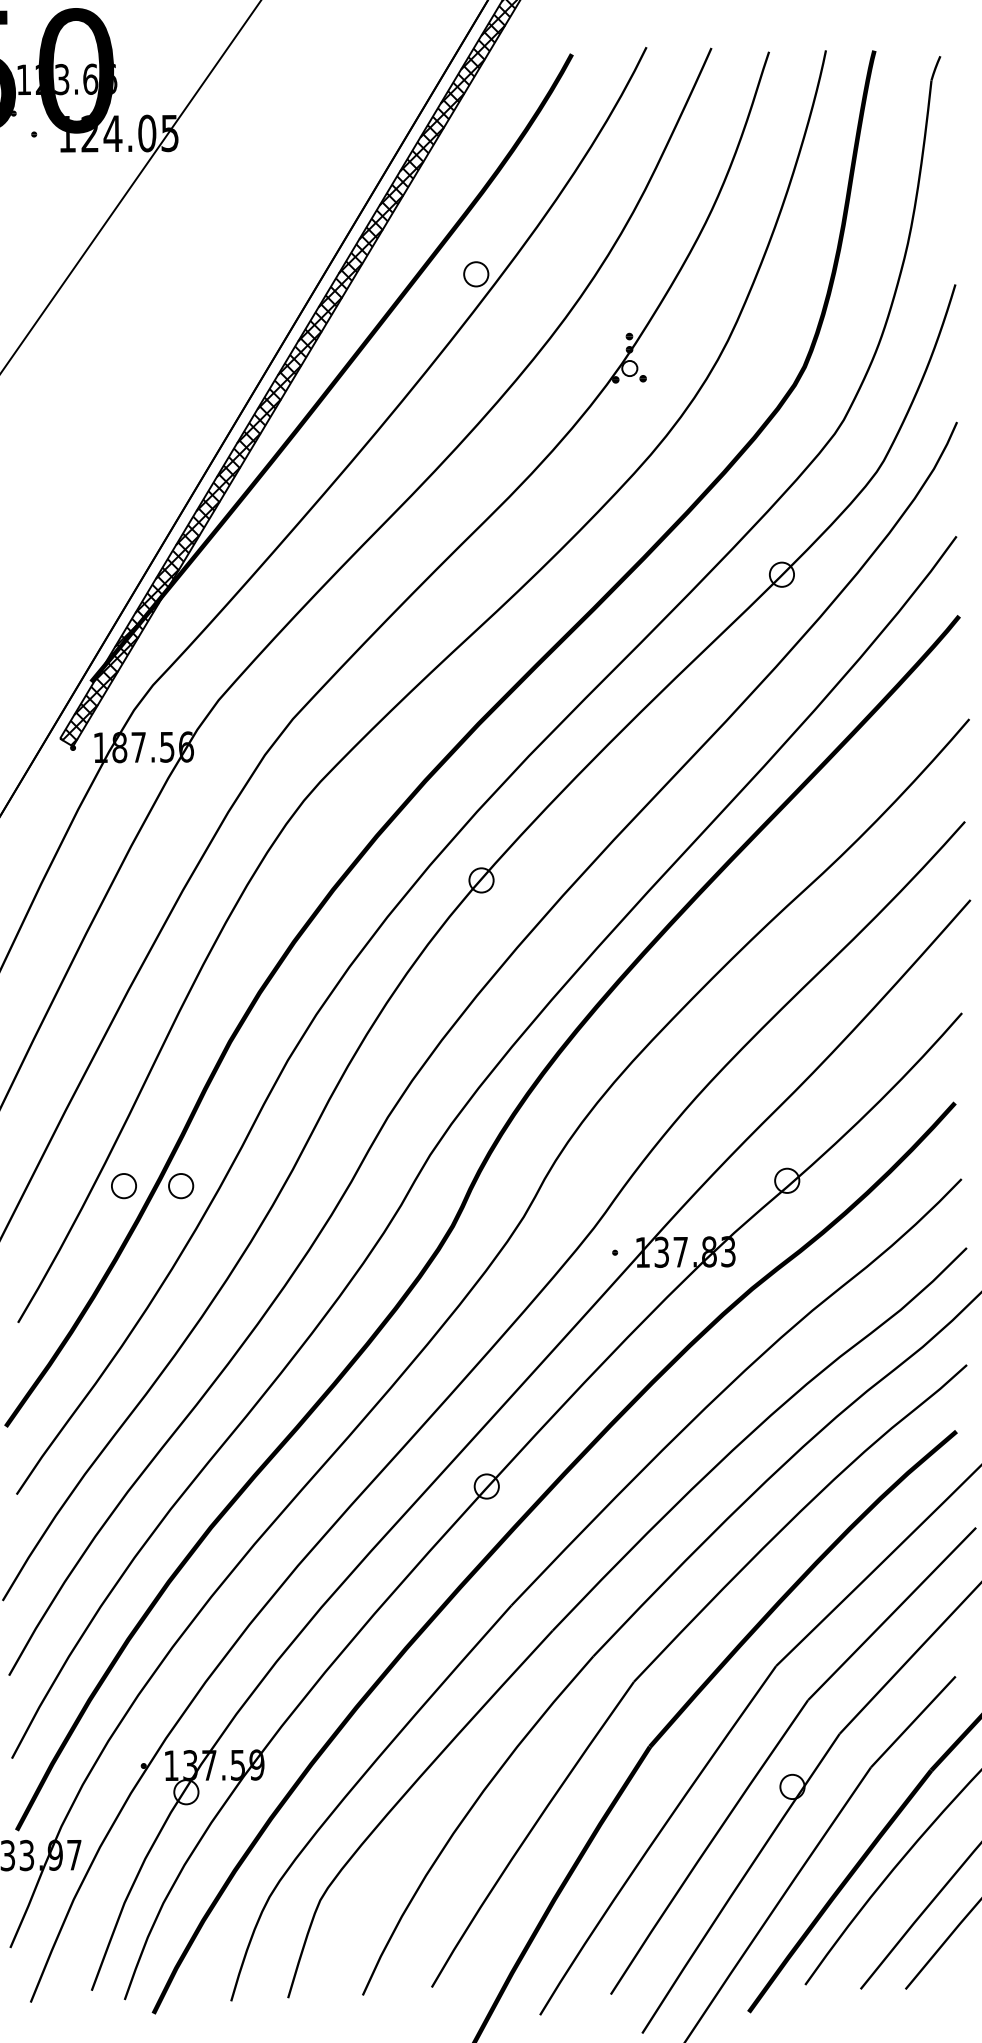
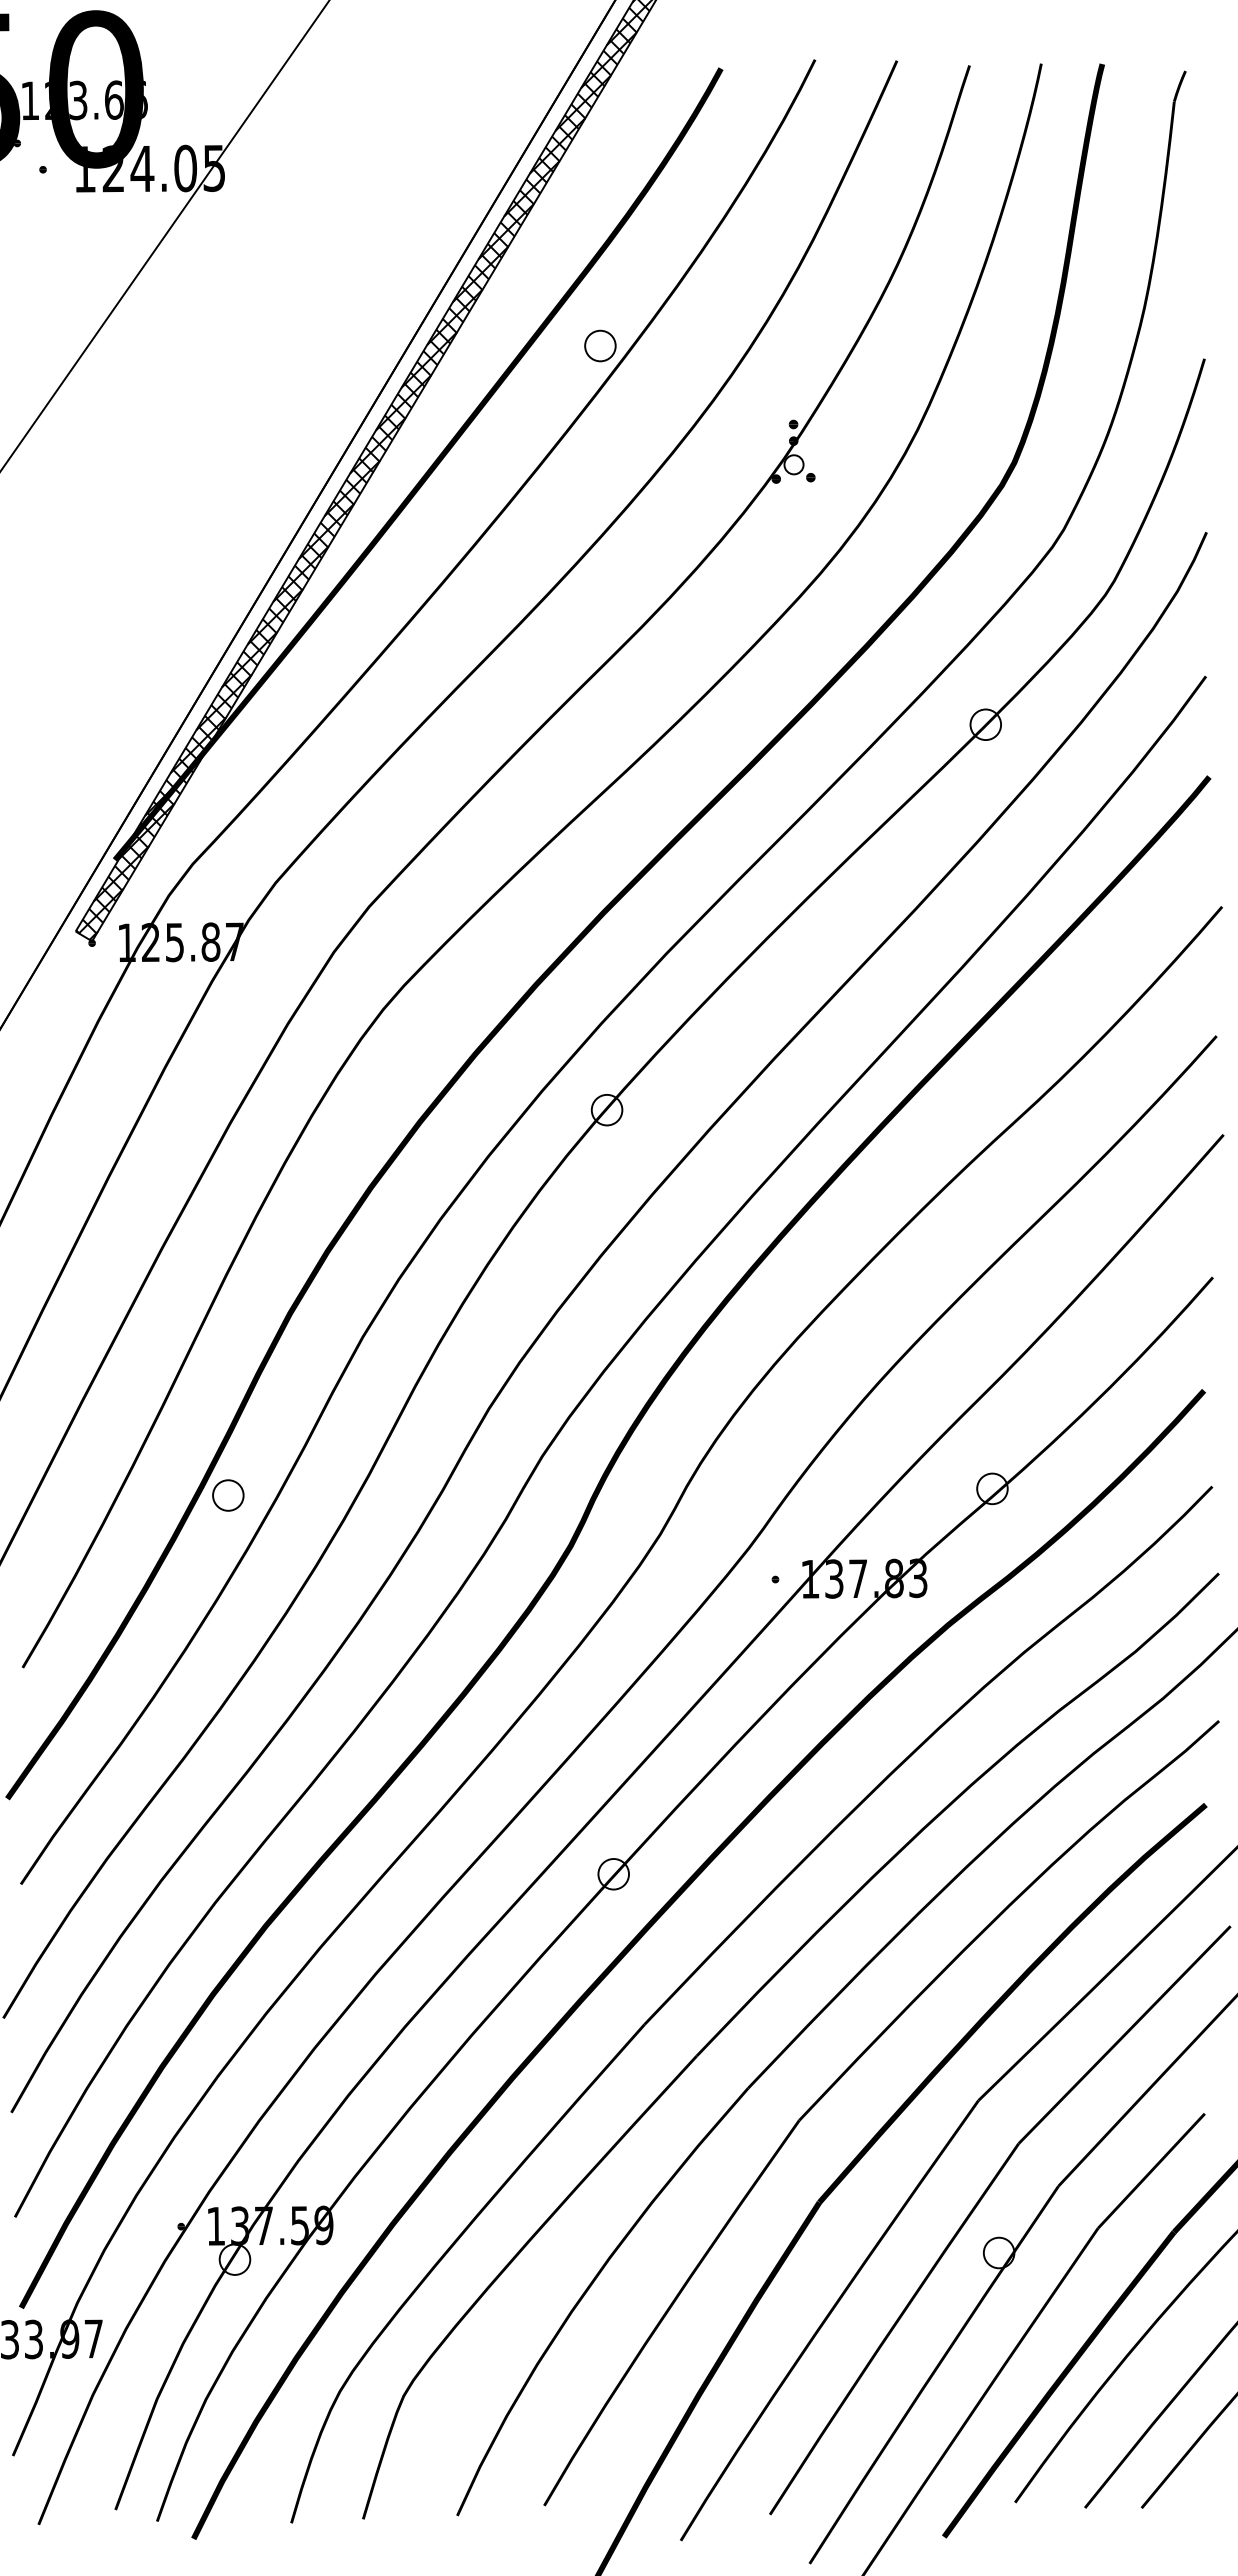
text: (152, 747) -> (192, 942), 187.56 -> 125.87
part: (124, 1186) -> (156, 1495), removed

